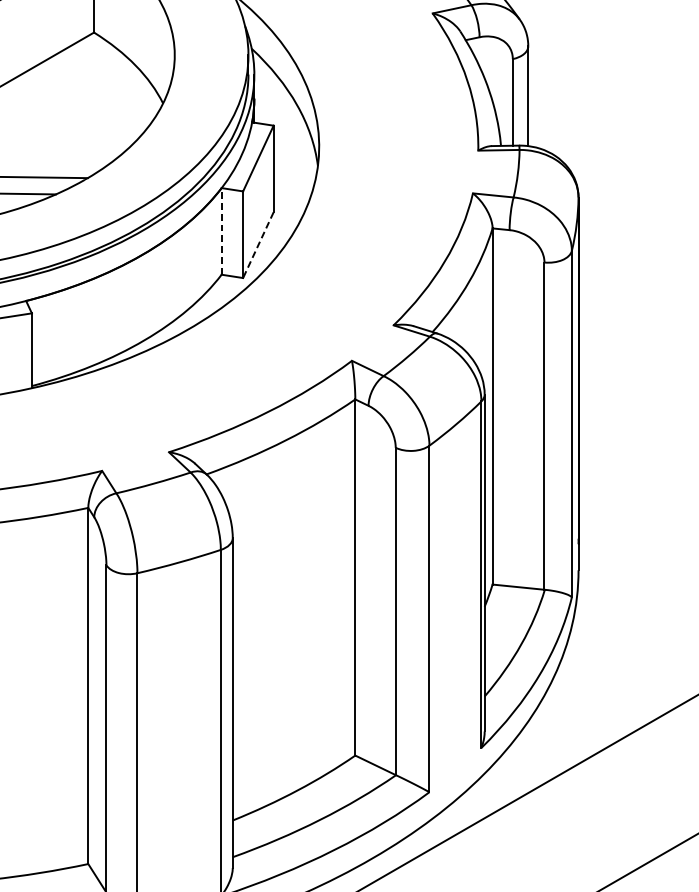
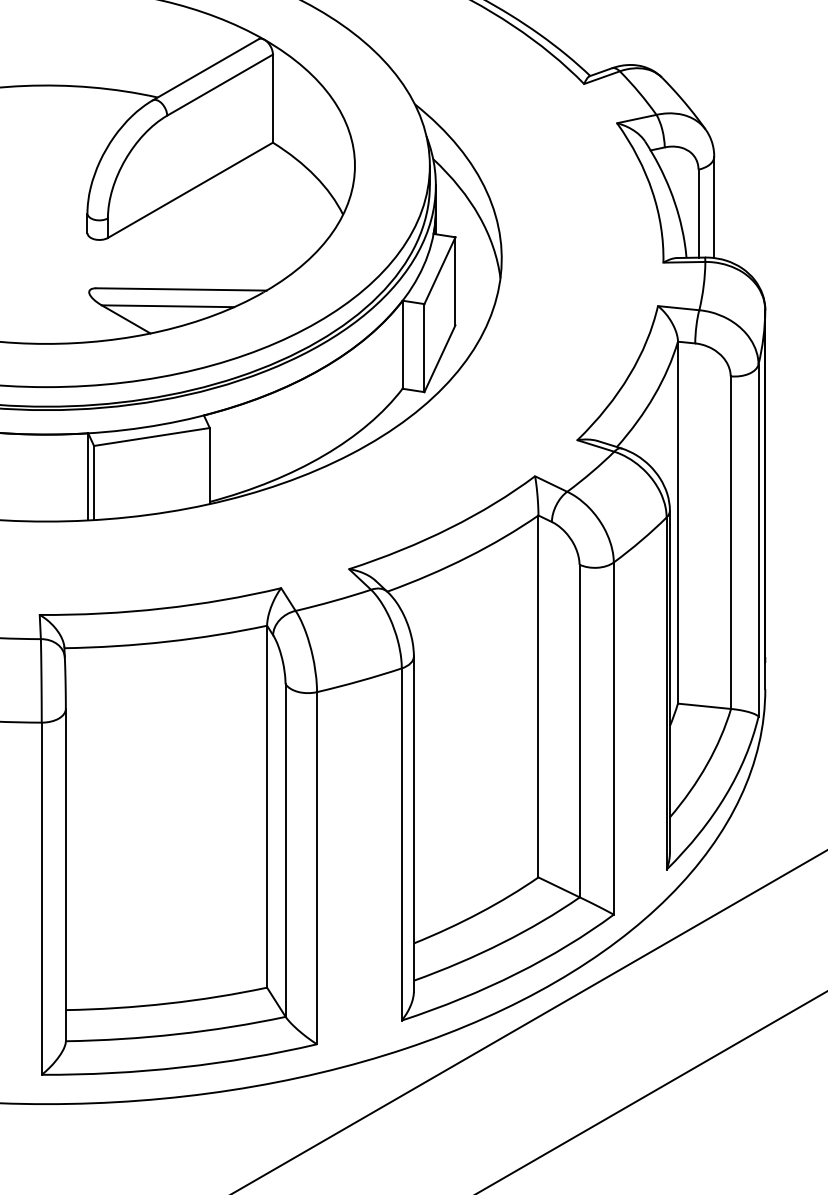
line: (221, 231) -> (402, 344), dashed -> solid
line: (257, 244) -> (439, 358), dashed -> solid

